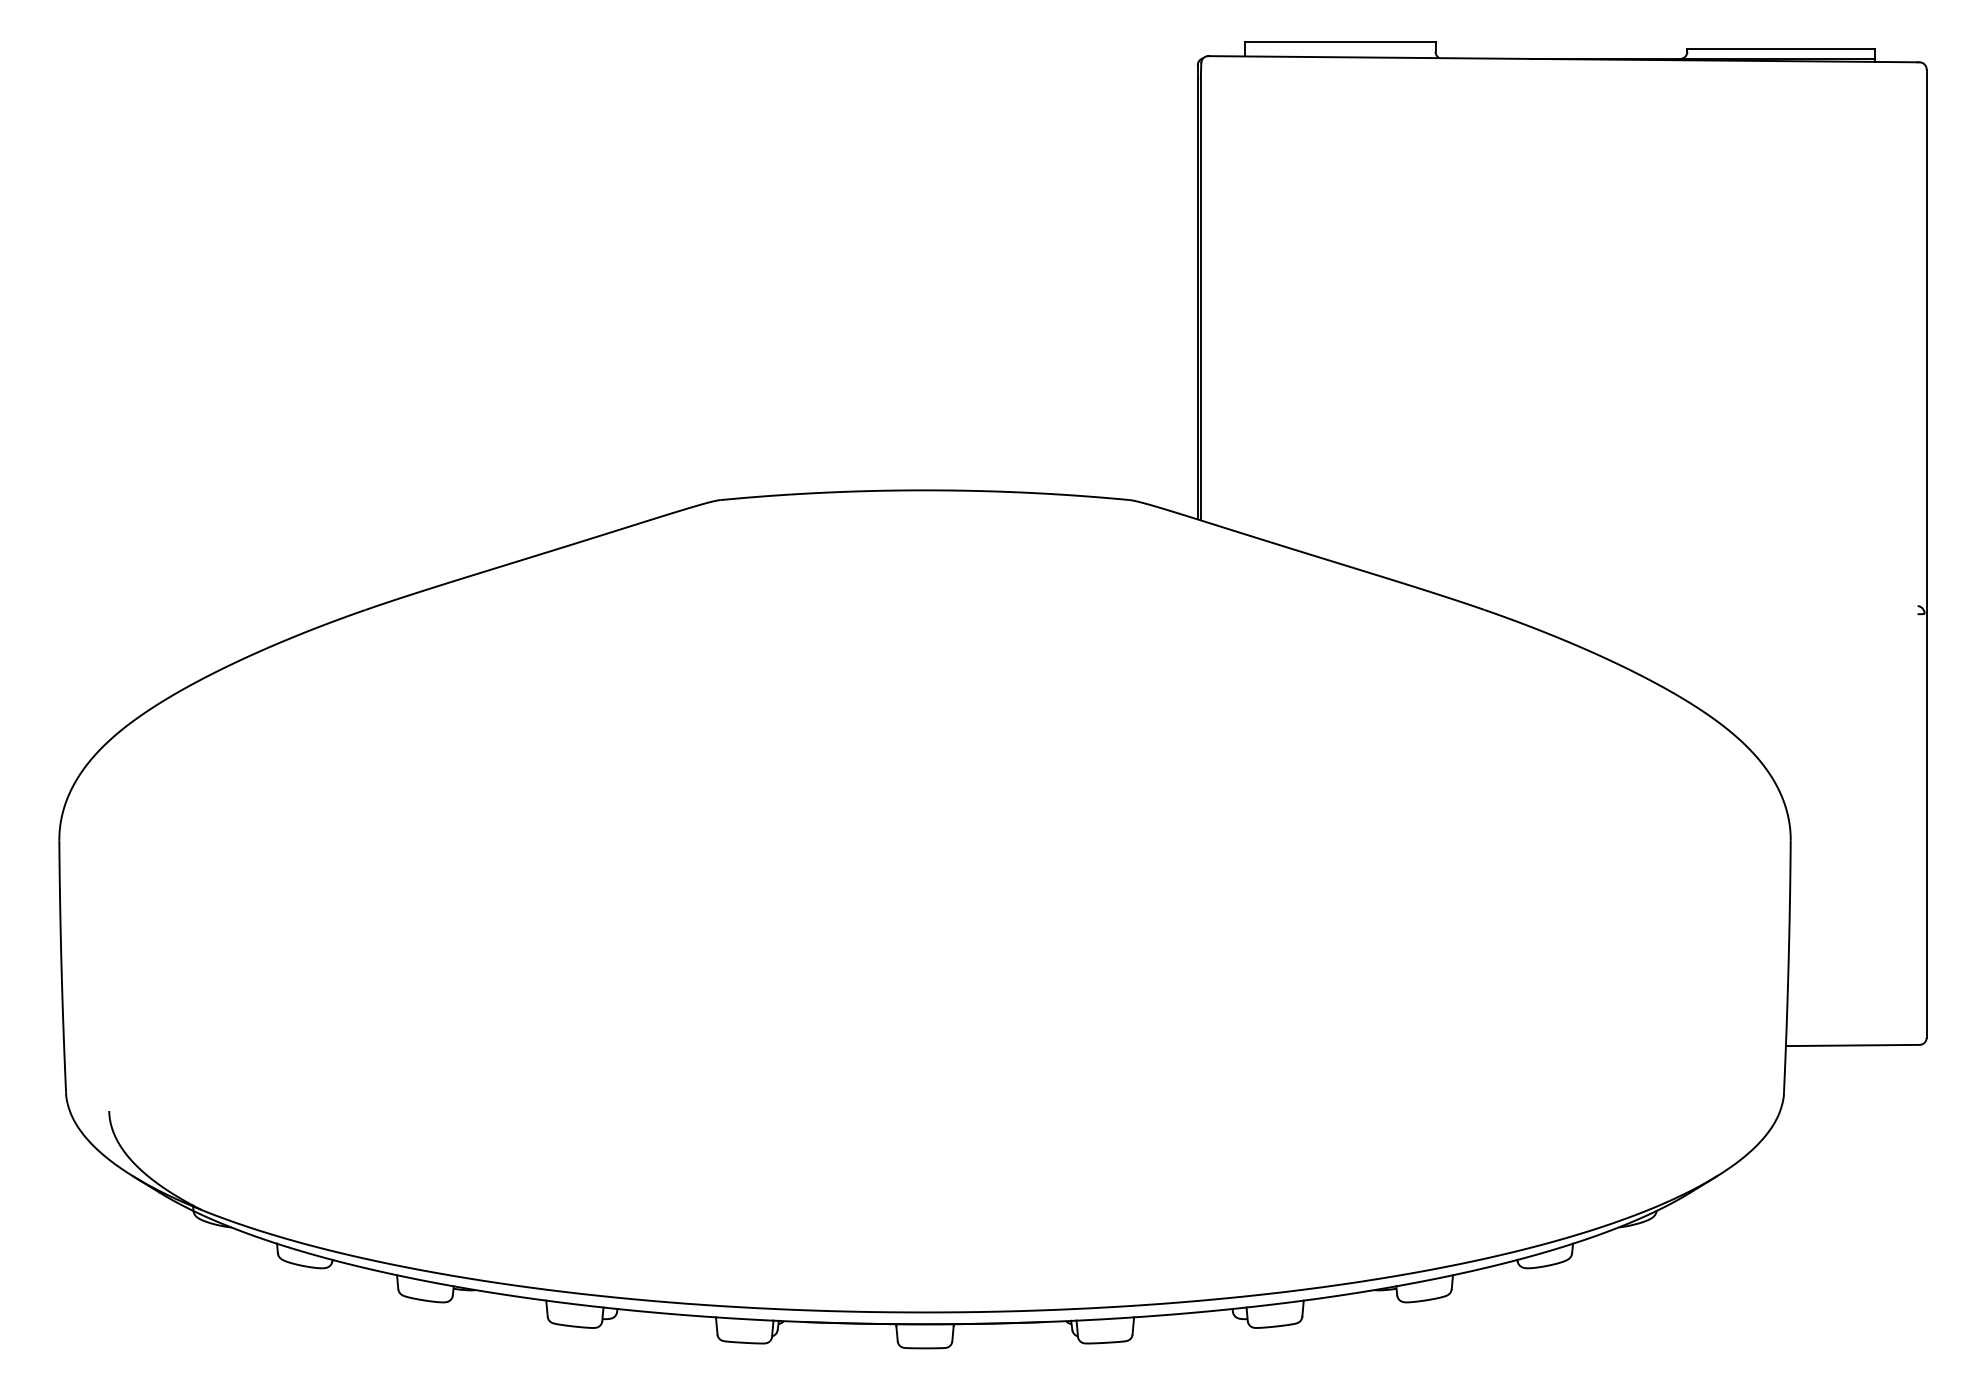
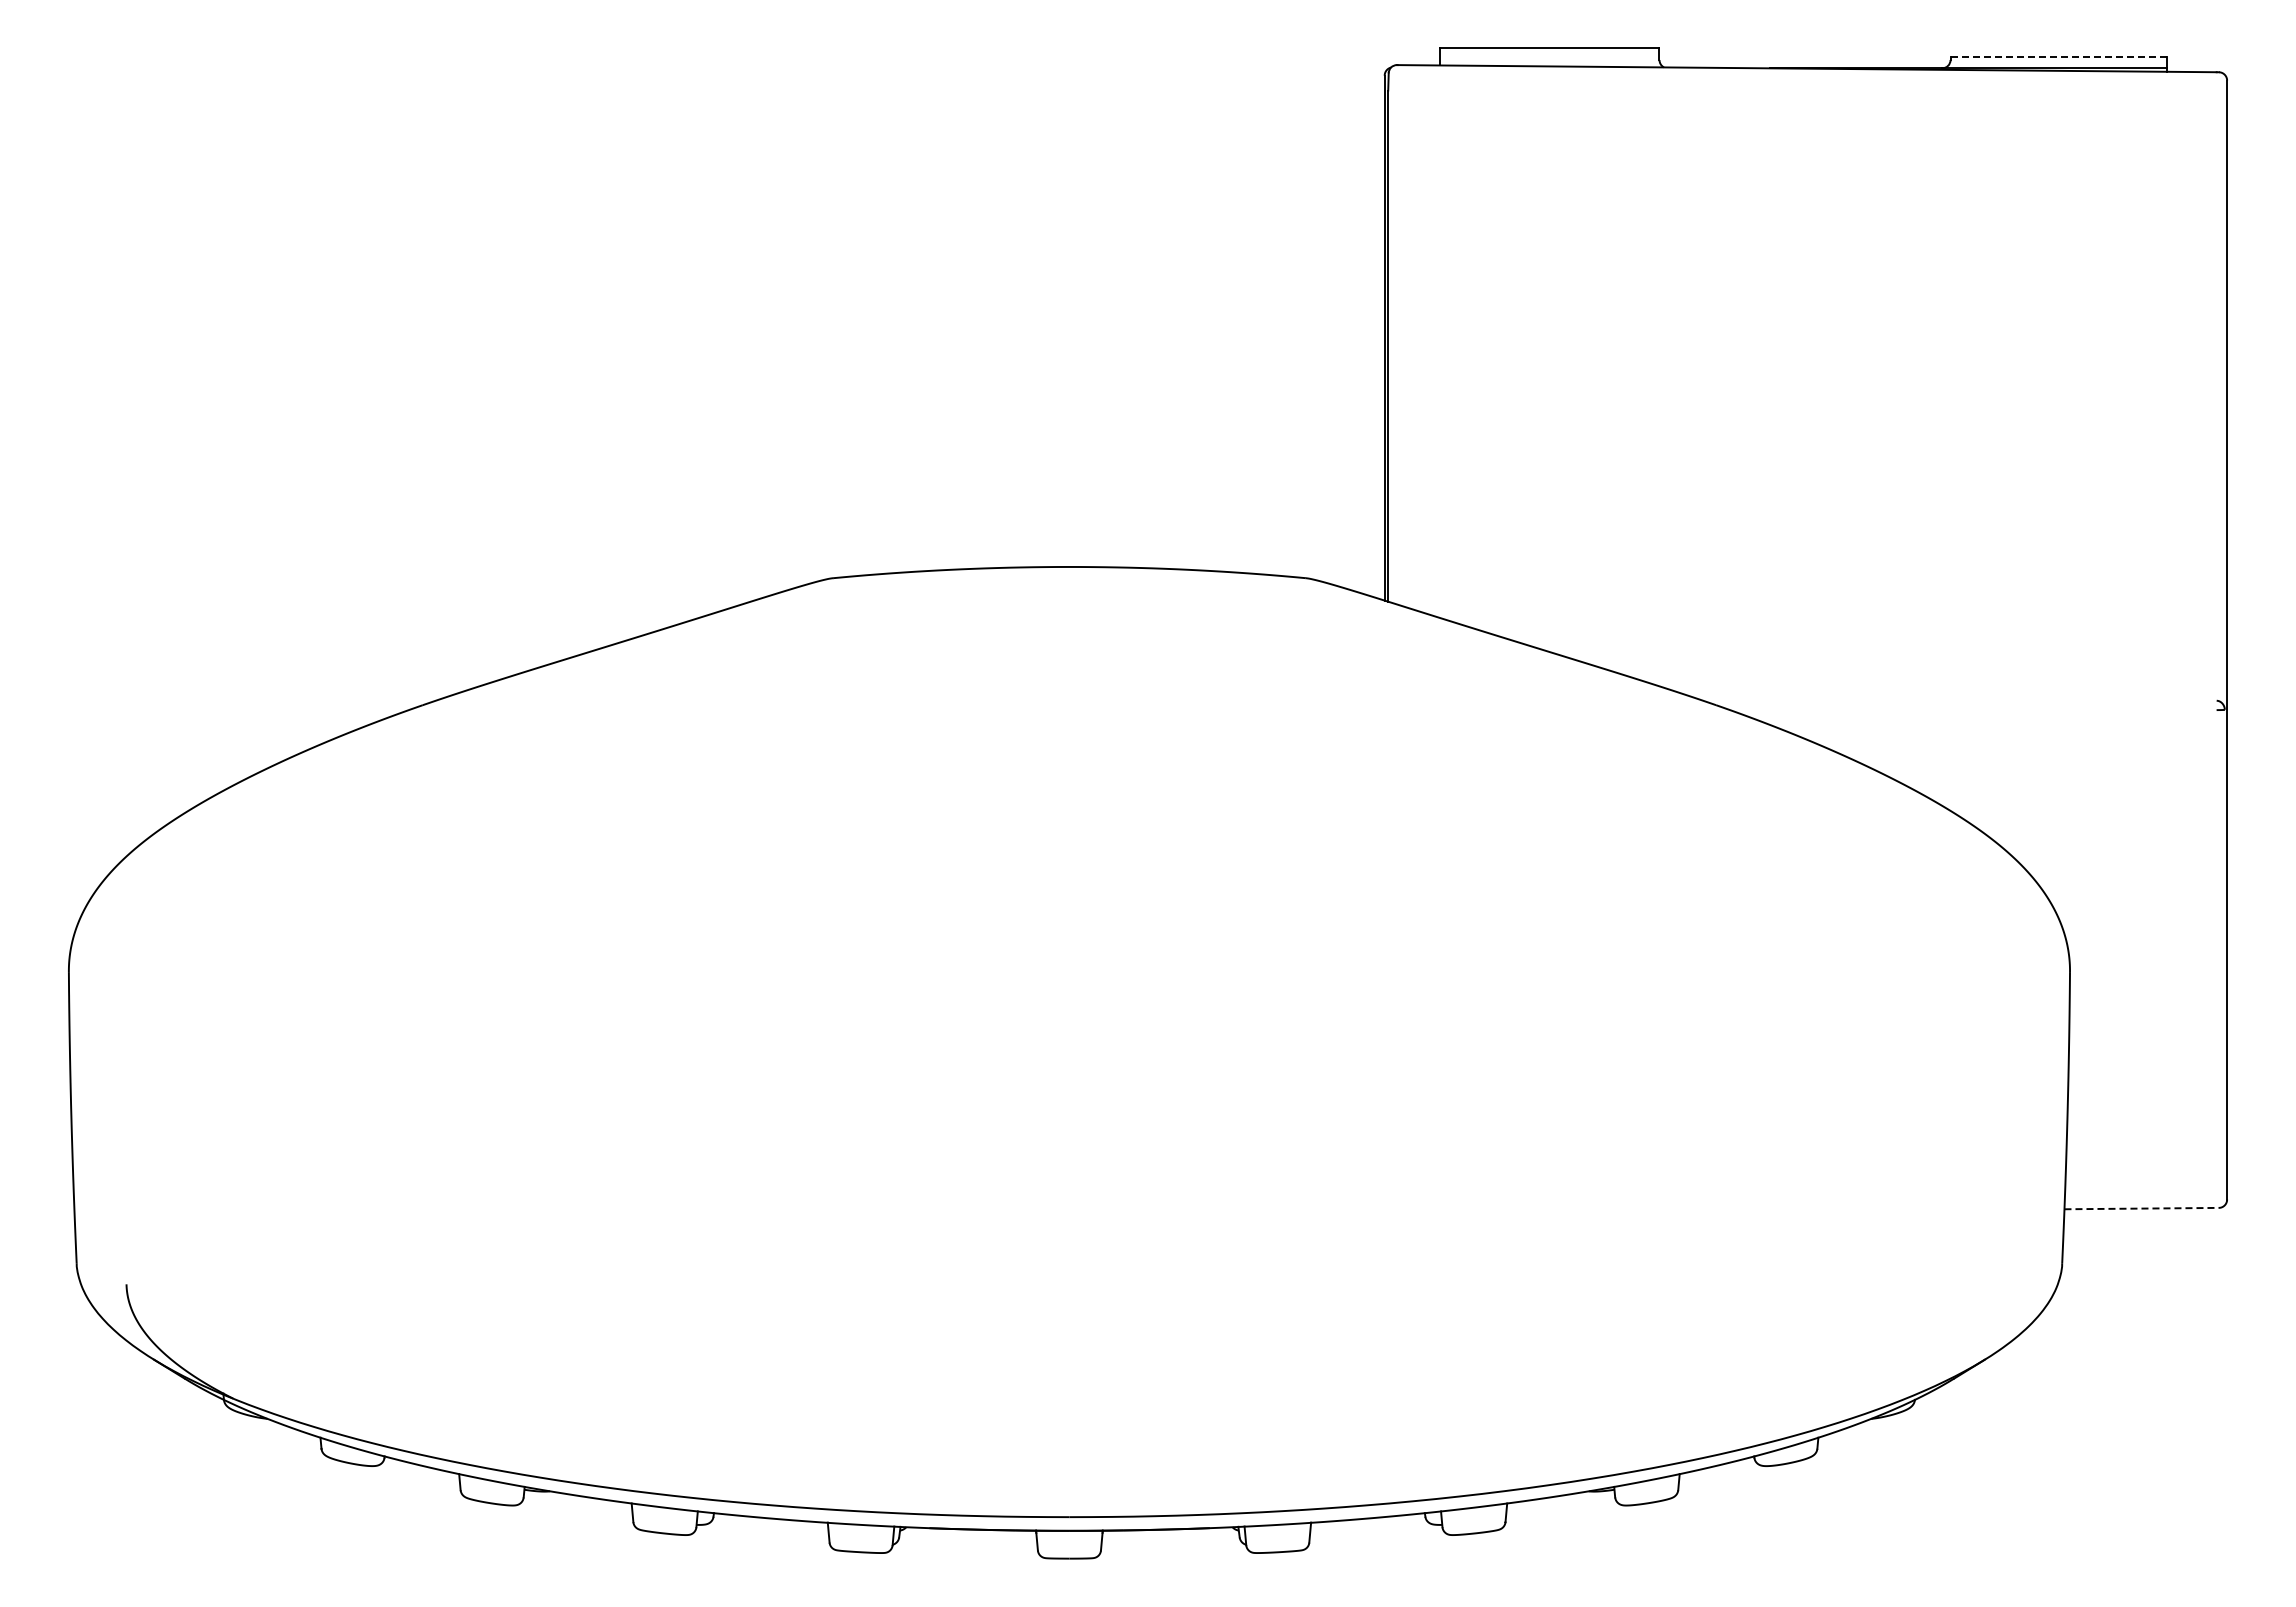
line: (1780, 48) -> (2058, 56), solid -> dashed
line: (1853, 1045) -> (2142, 1208), solid -> dashed

